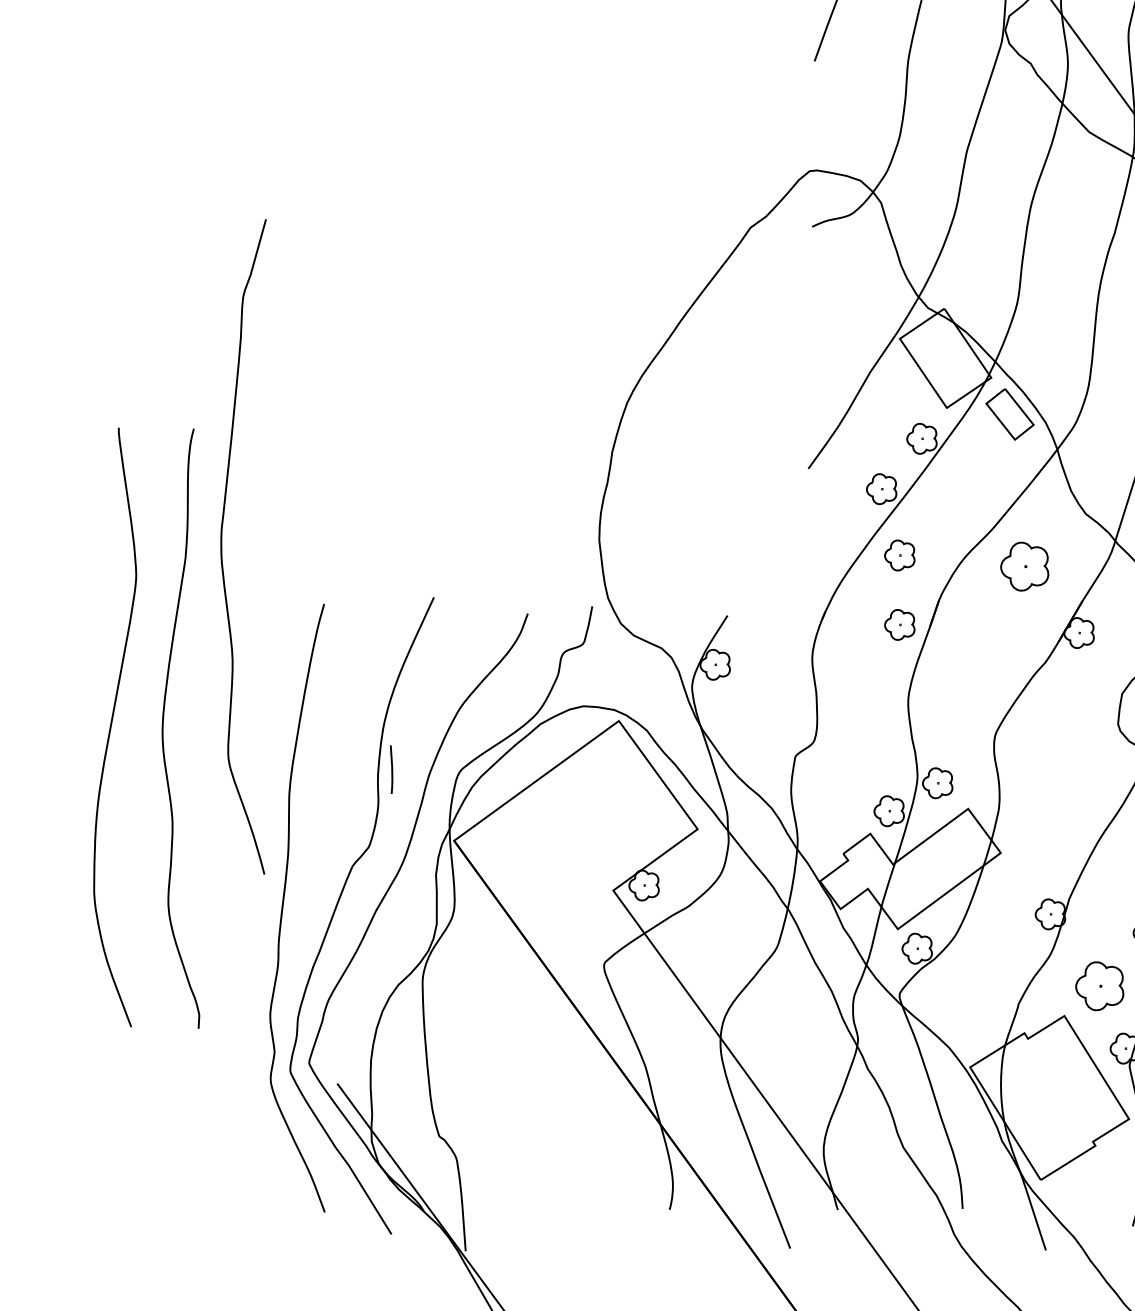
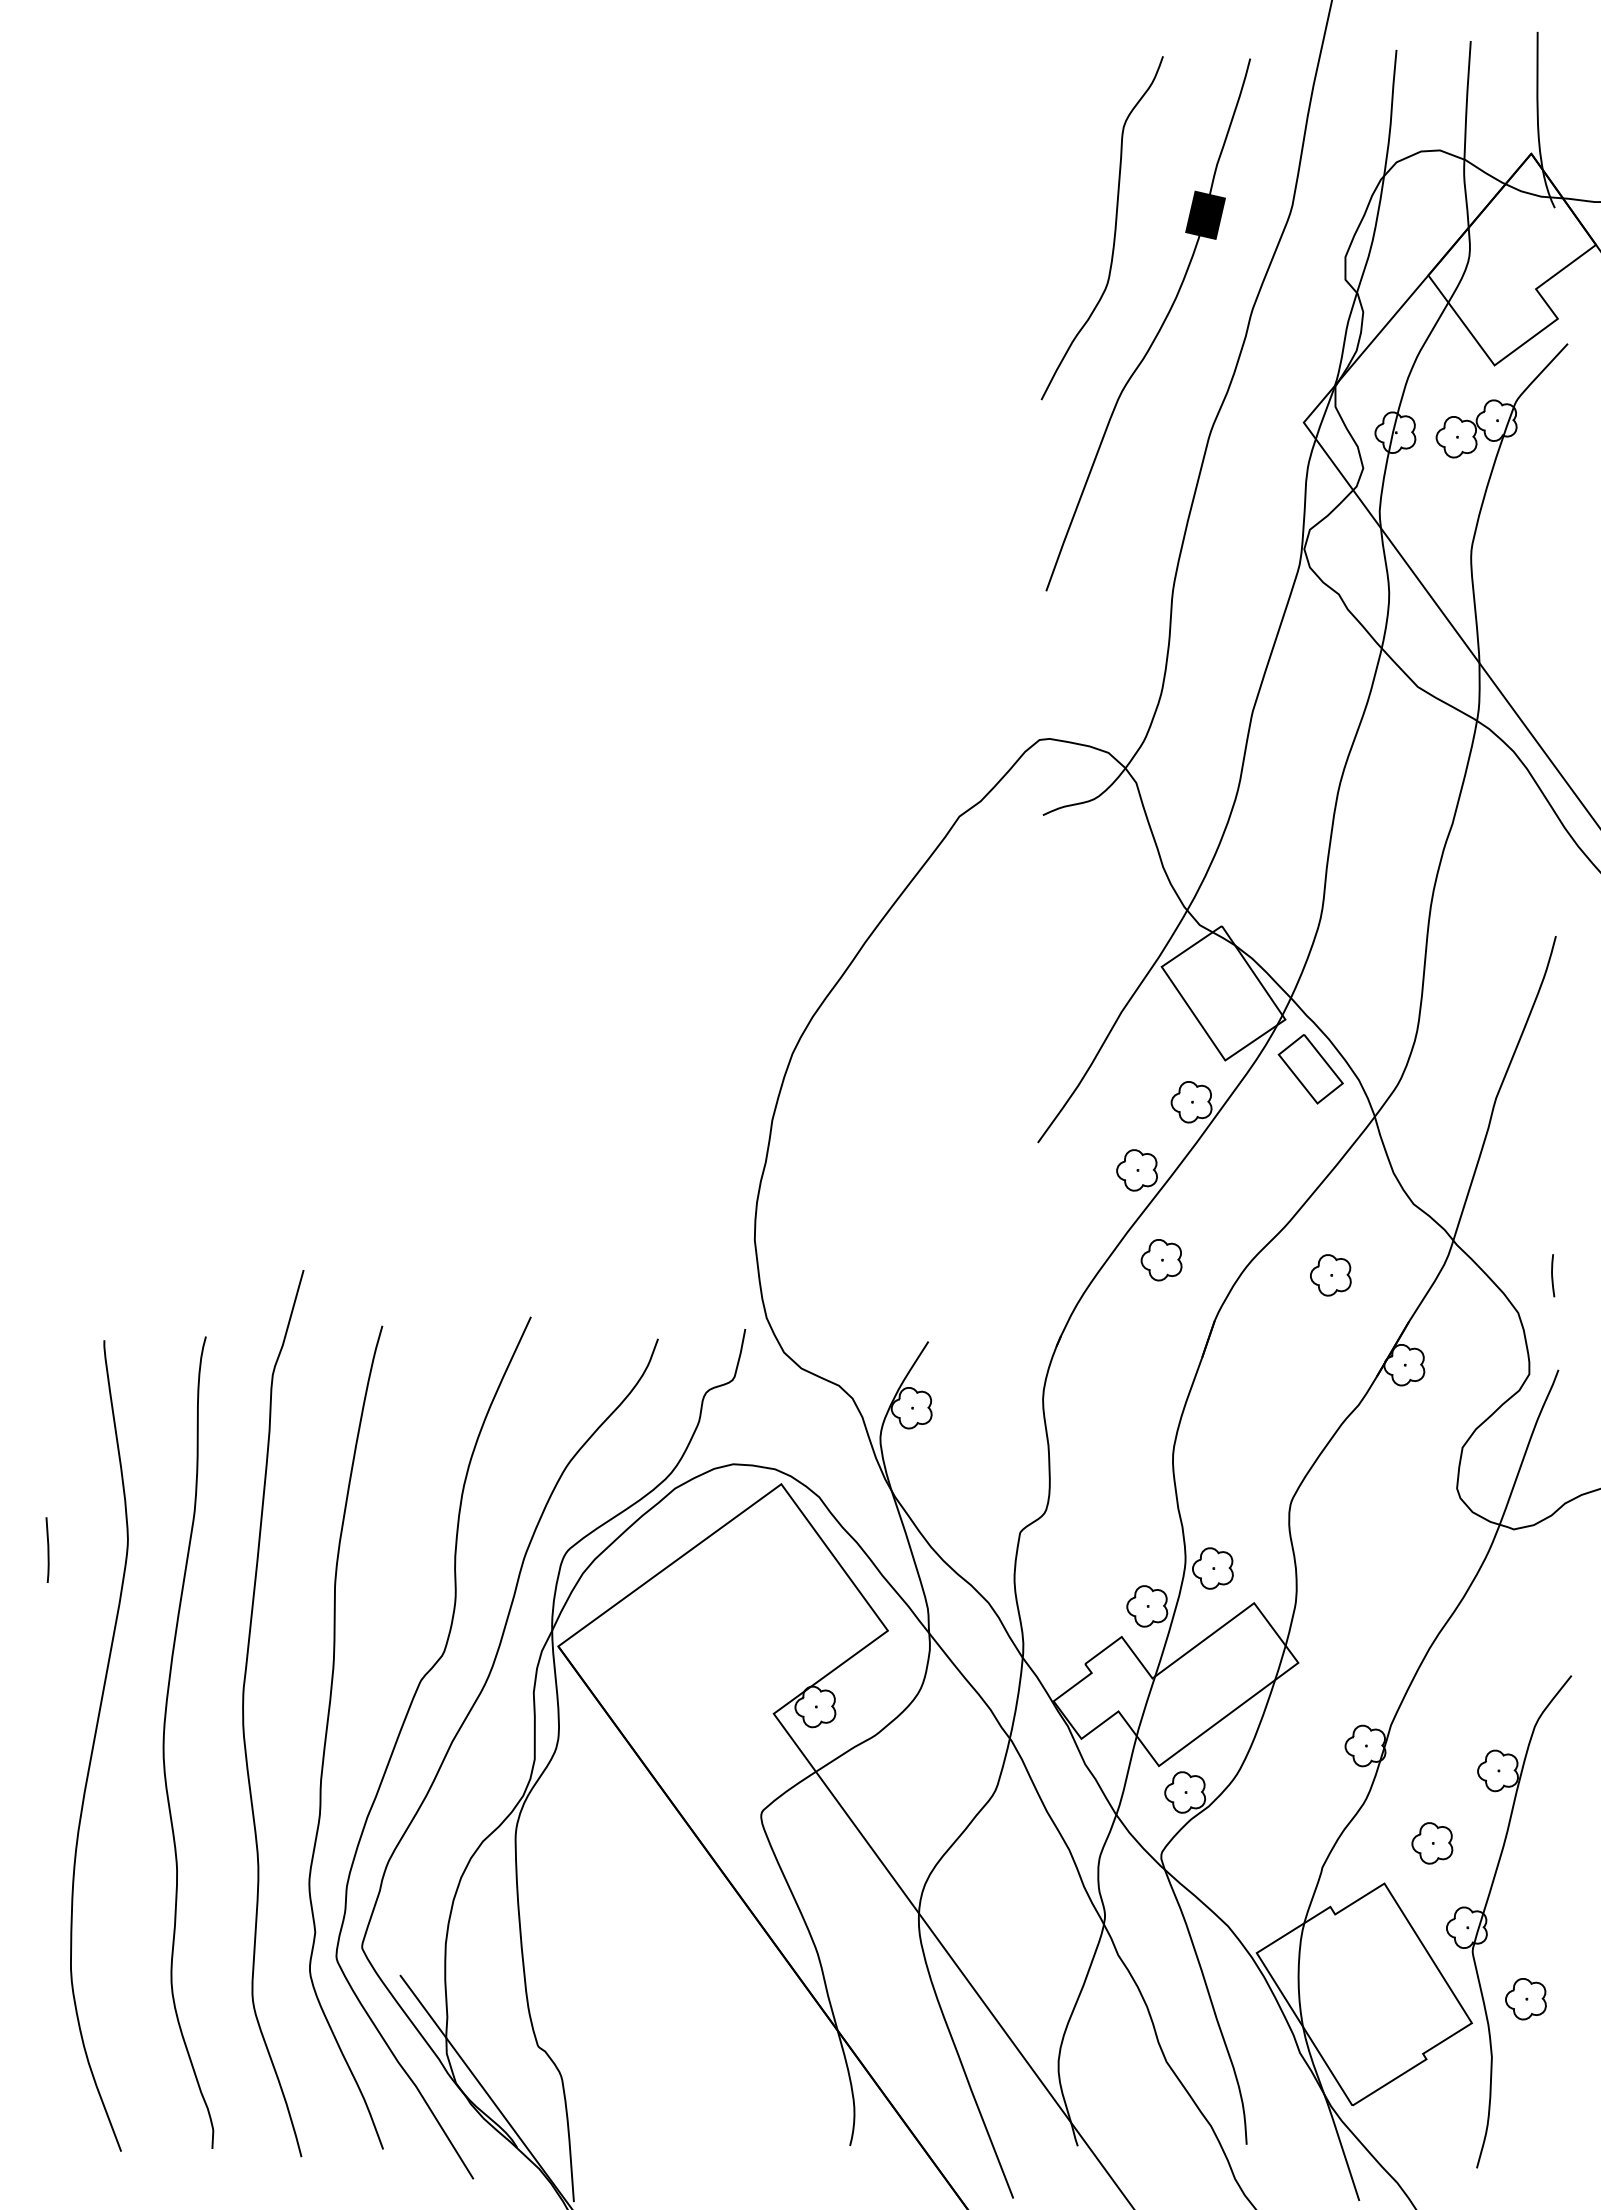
curve: (222, 548) -> (244, 1715), moved
part: (1024, 566) -> (1330, 1275), size x0.62
part: (899, 625) -> (1161, 1354), removed
curve: (111, 727) -> (94, 1745), moved
curve: (163, 728) -> (164, 1742), moved
line: (391, 769) -> (47, 1549), moved
part: (1099, 986) -> (1432, 1843), size x0.62

